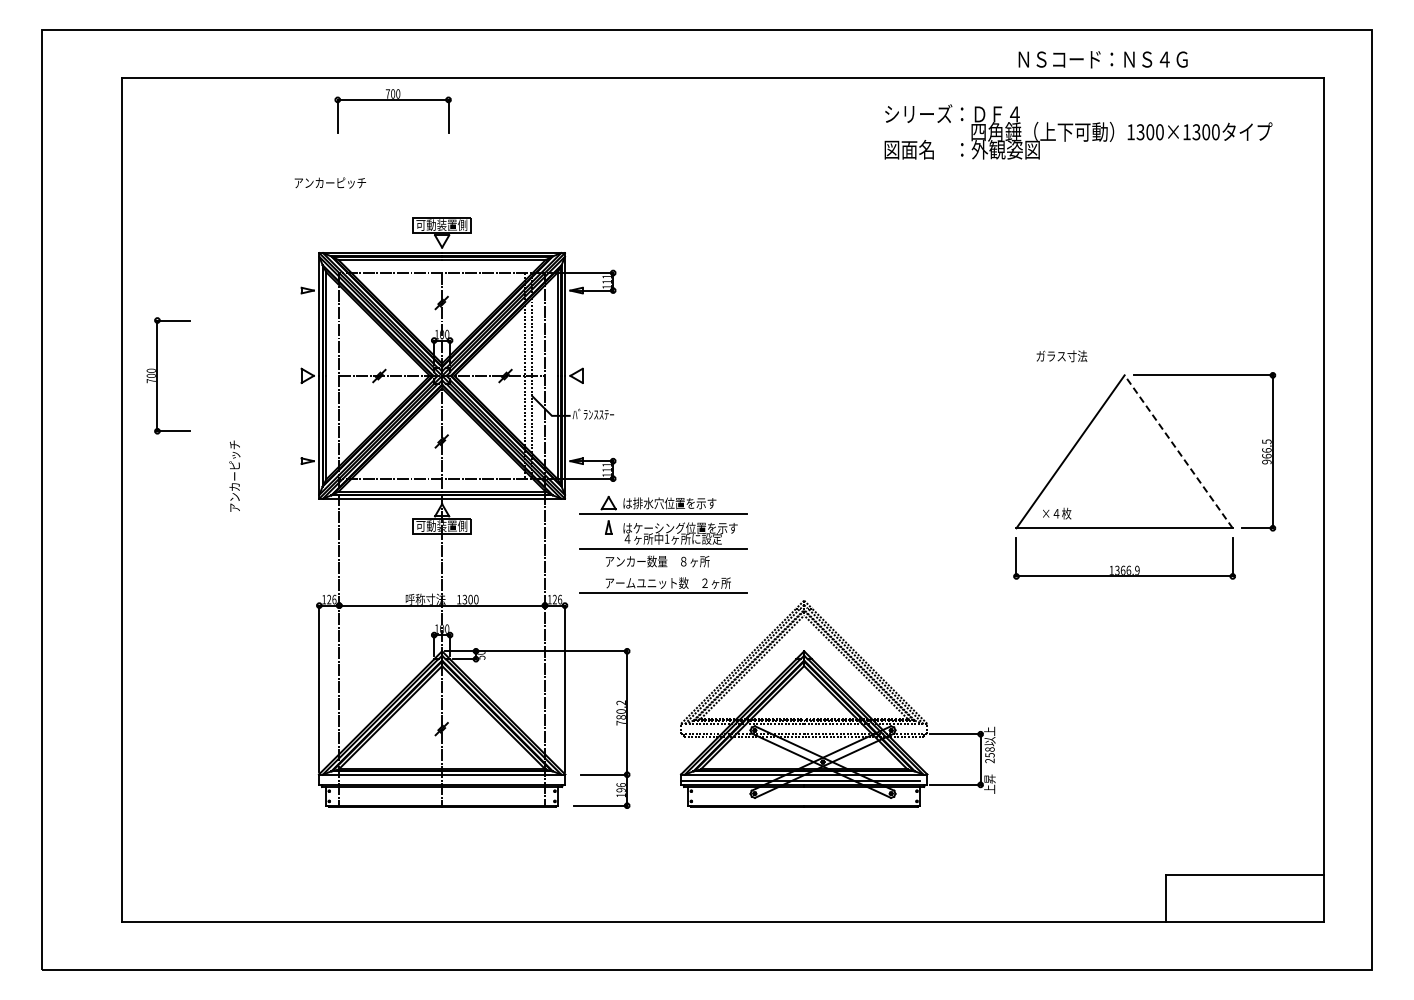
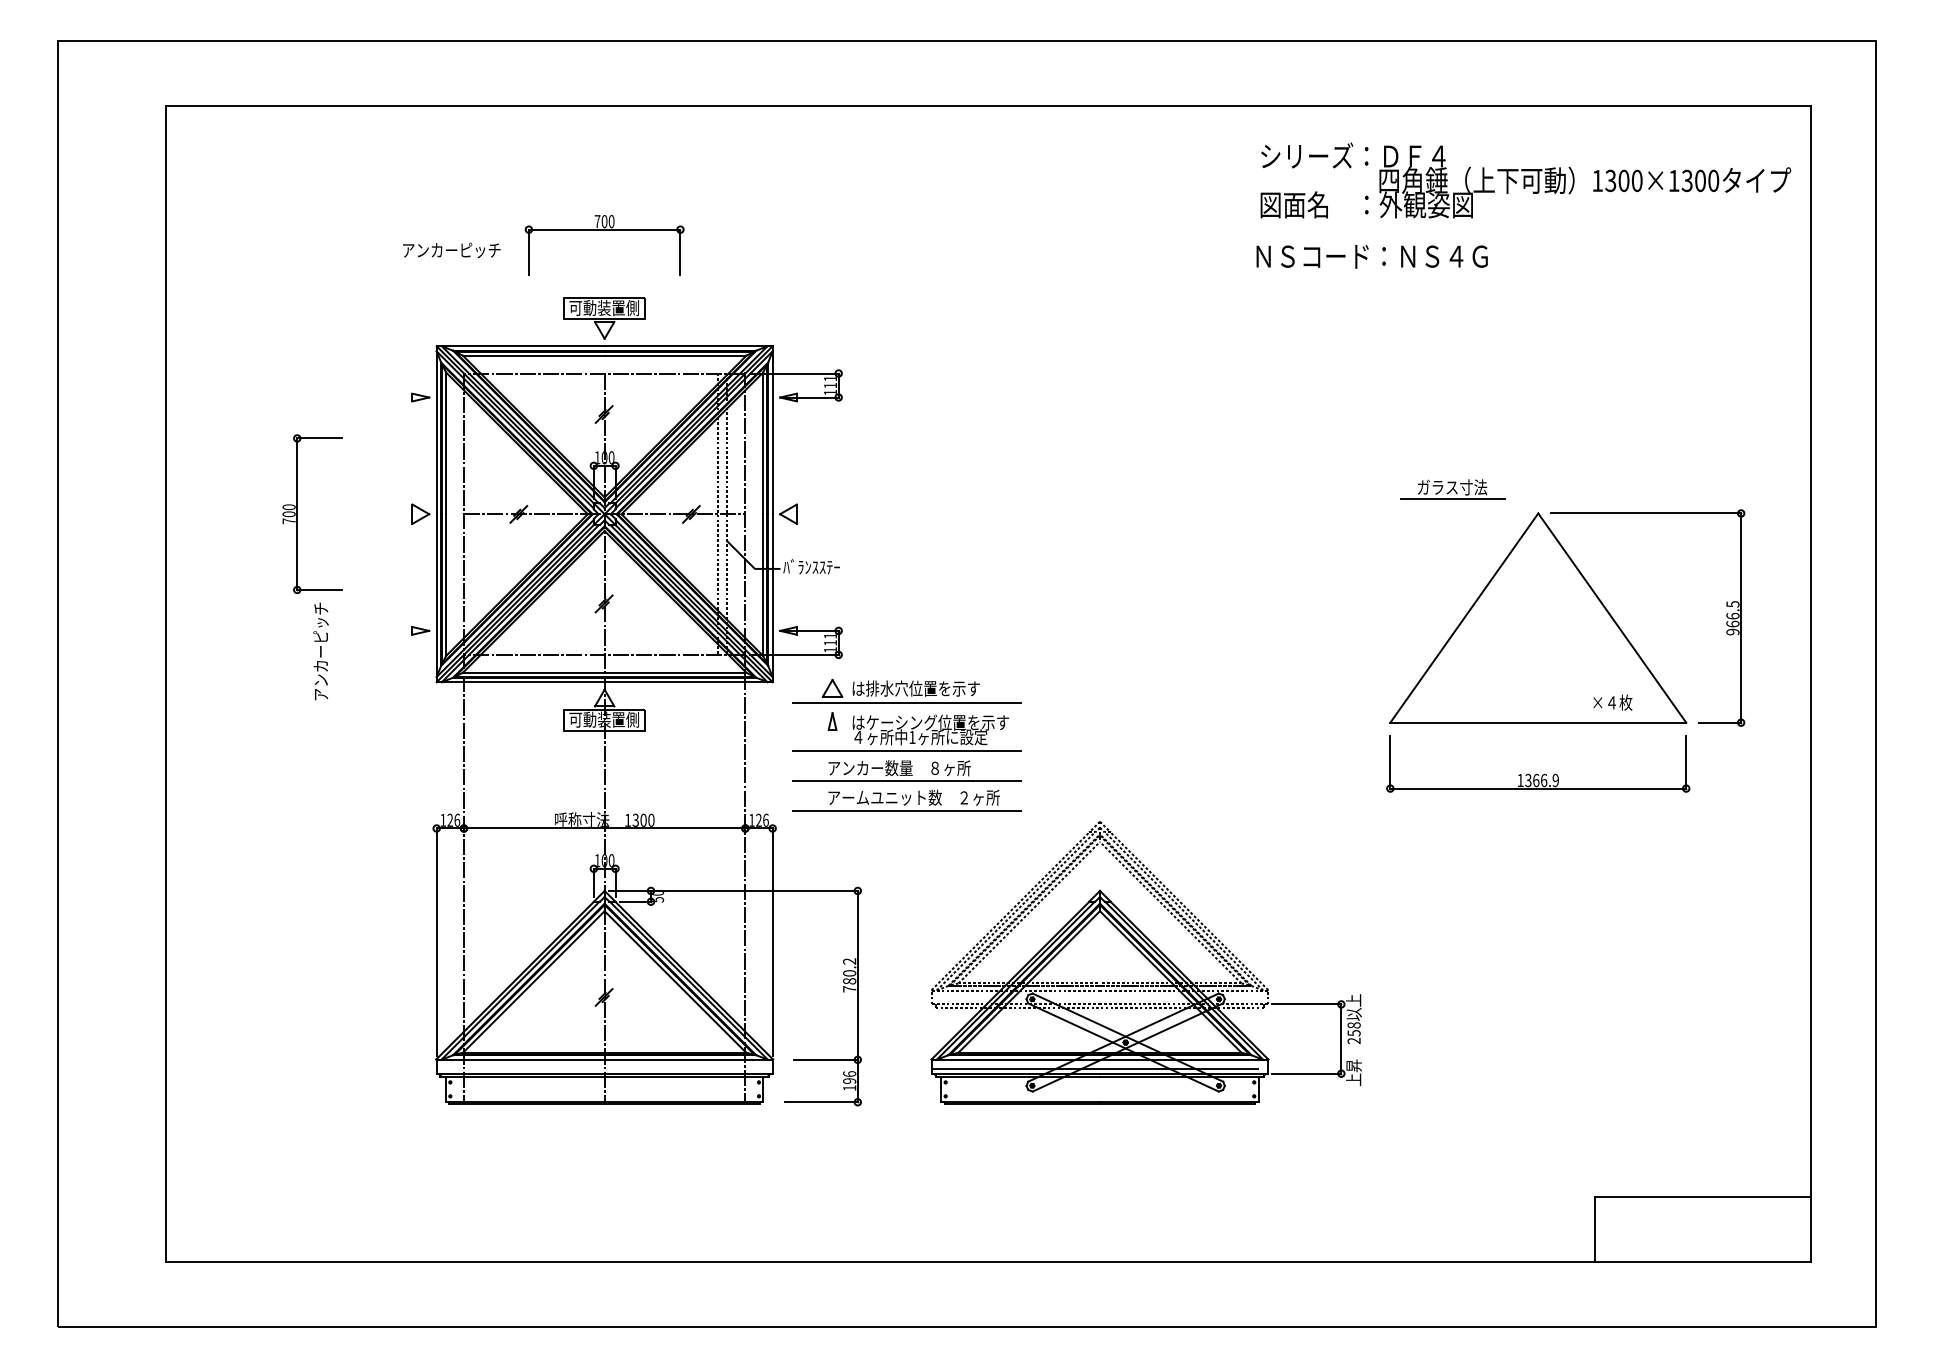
text: (1102, 59) -> (1371, 256), moved
part: (392, 100) -> (603, 230), moved
text: (1078, 131) -> (1525, 179), moved
line: (1061, 365) -> (1451, 500), added
part: (157, 375) -> (297, 513), moved
line: (1178, 451) -> (1612, 617), dashed -> solid
text: (1057, 513) -> (1613, 702), moved
line: (663, 570) -> (907, 780), added

